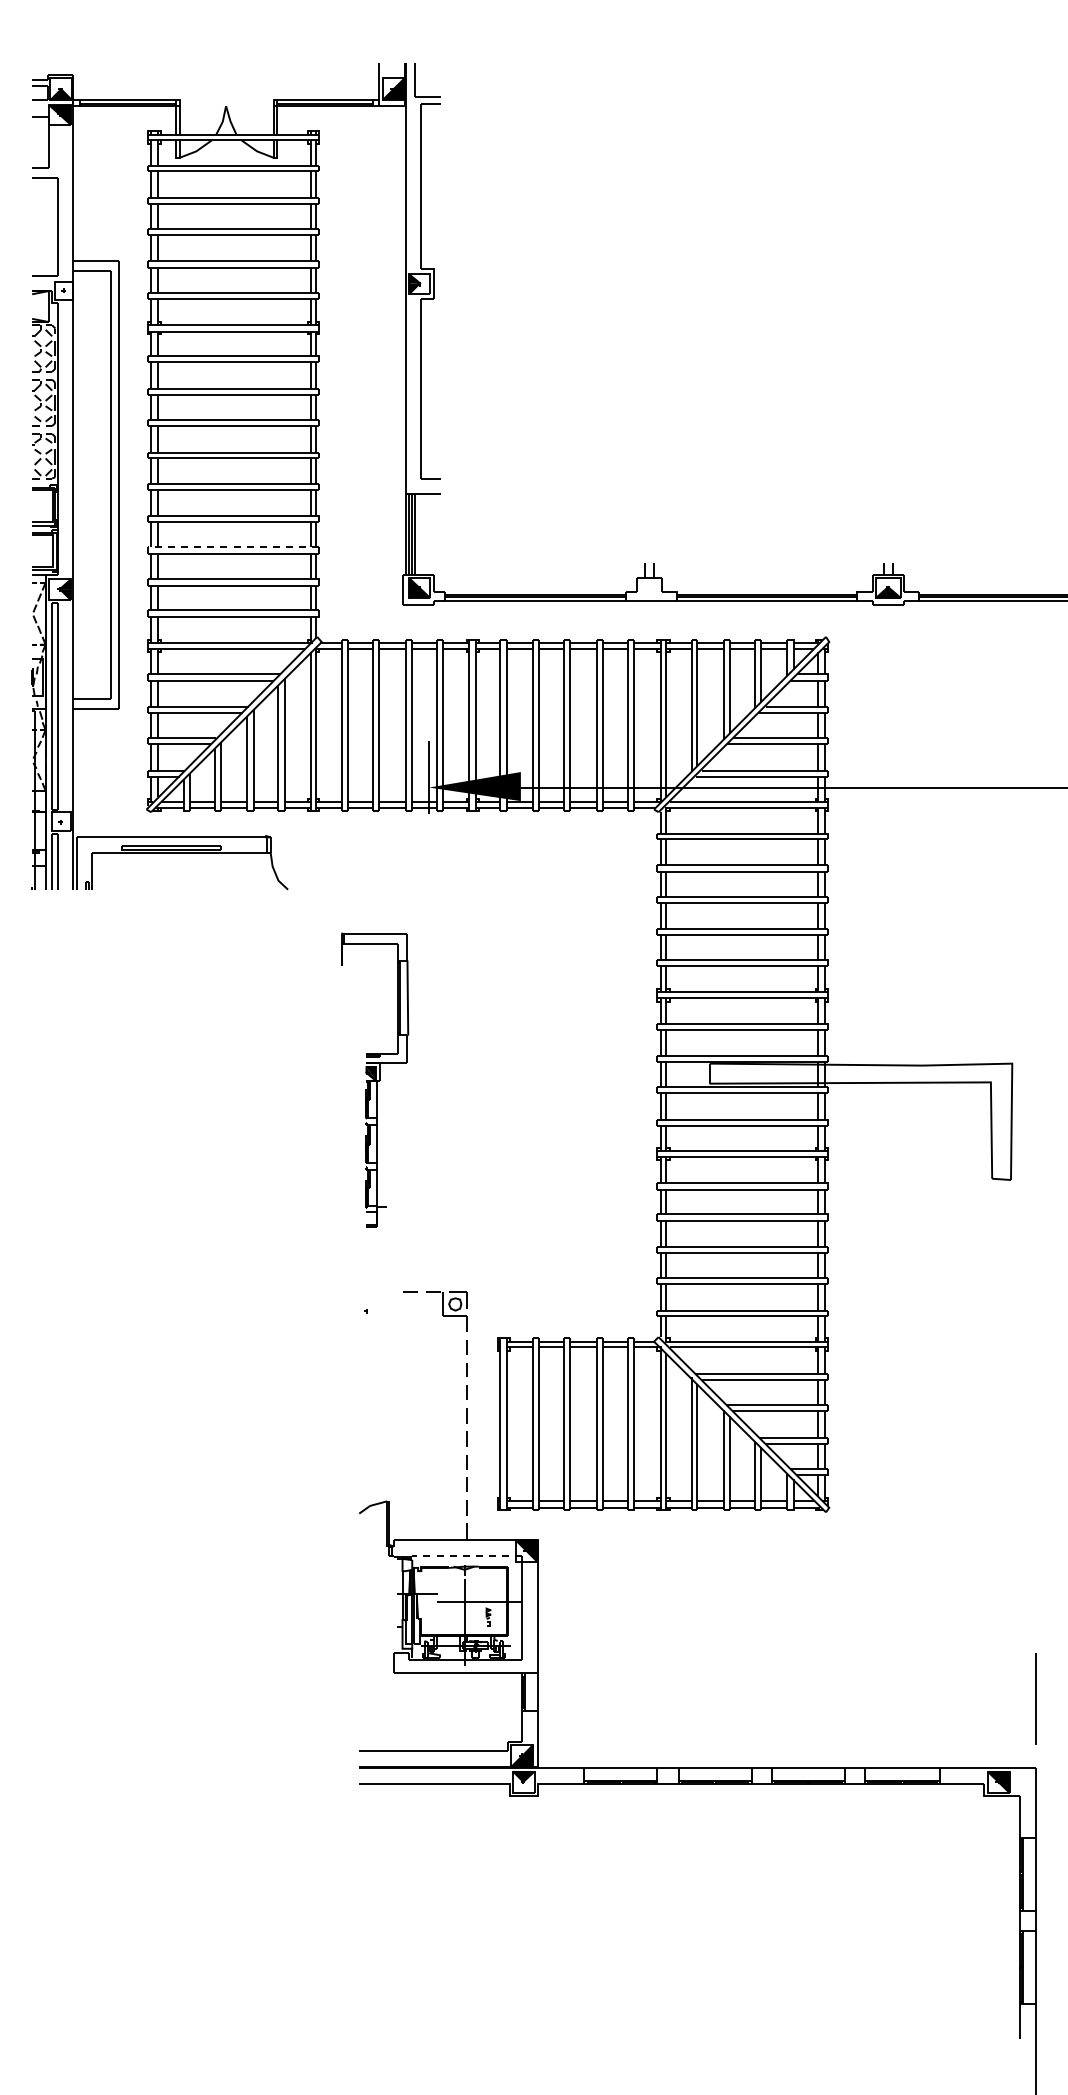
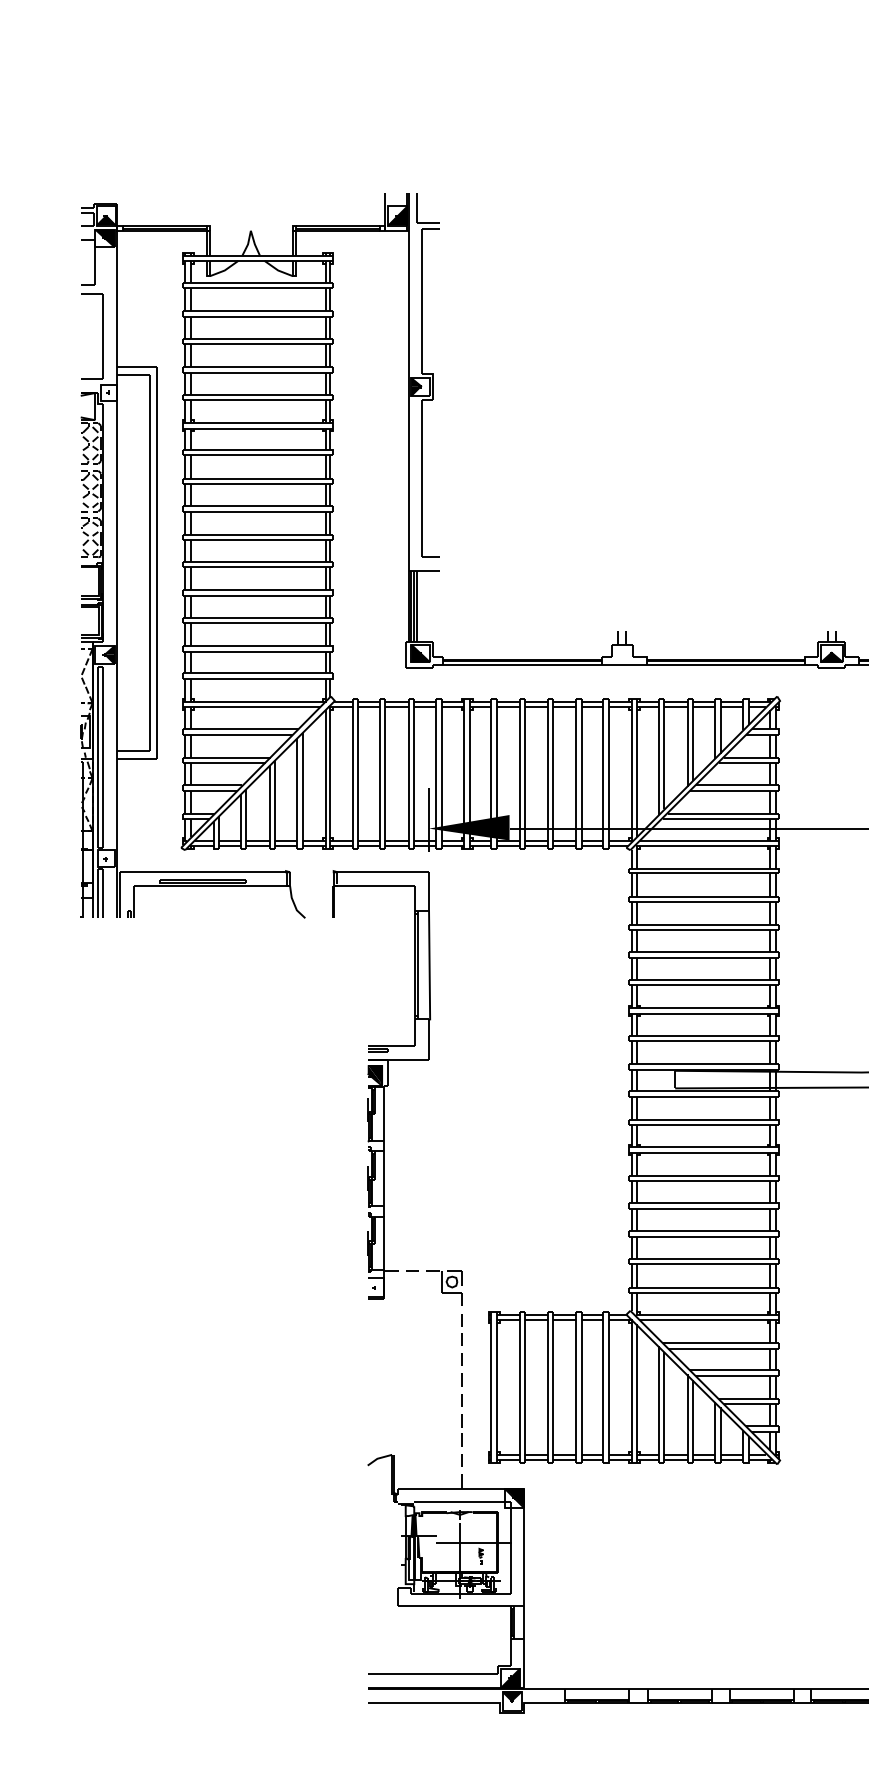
line: (233, 547) -> (257, 618), dashed -> solid
part: (374, 1079) -> (381, 1084), size x1.67
line: (467, 1555) -> (462, 1502), dashed -> solid

